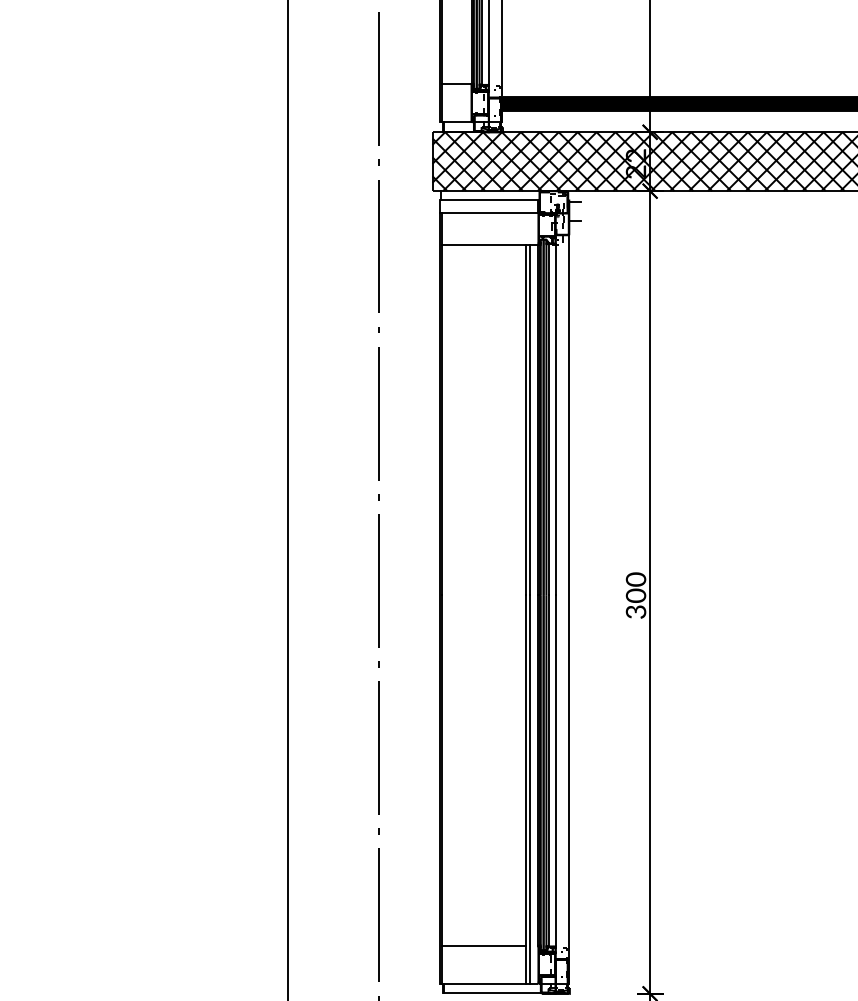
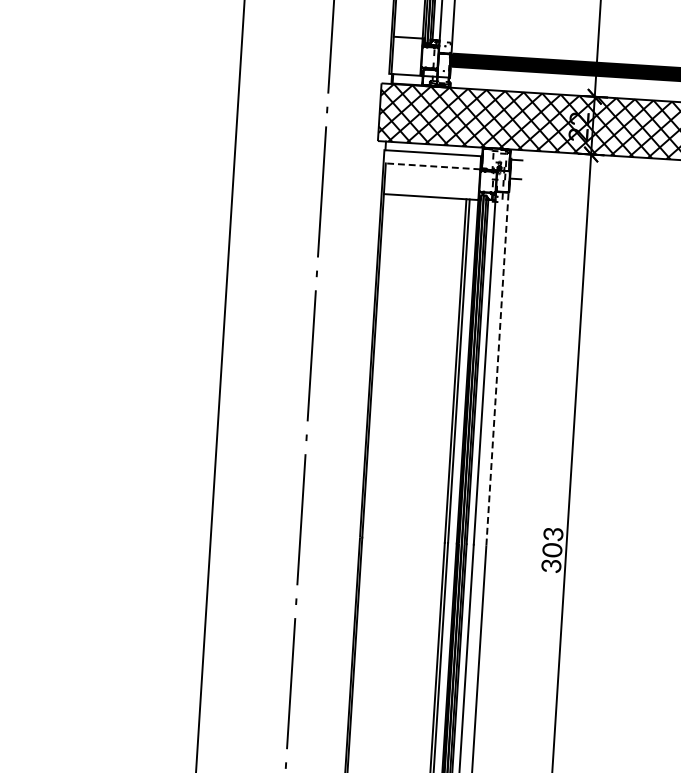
line: (488, 213) -> (431, 166), solid -> dashed
line: (568, 415) -> (497, 369), solid -> dashed
text: (636, 579) -> (553, 534), 300 -> 303

